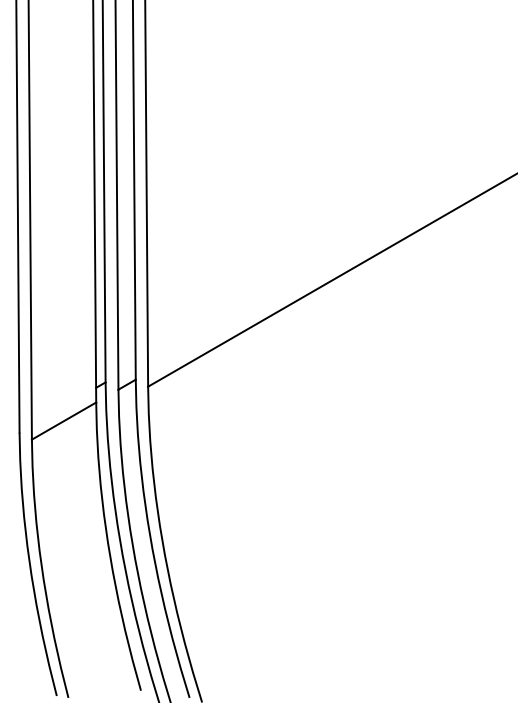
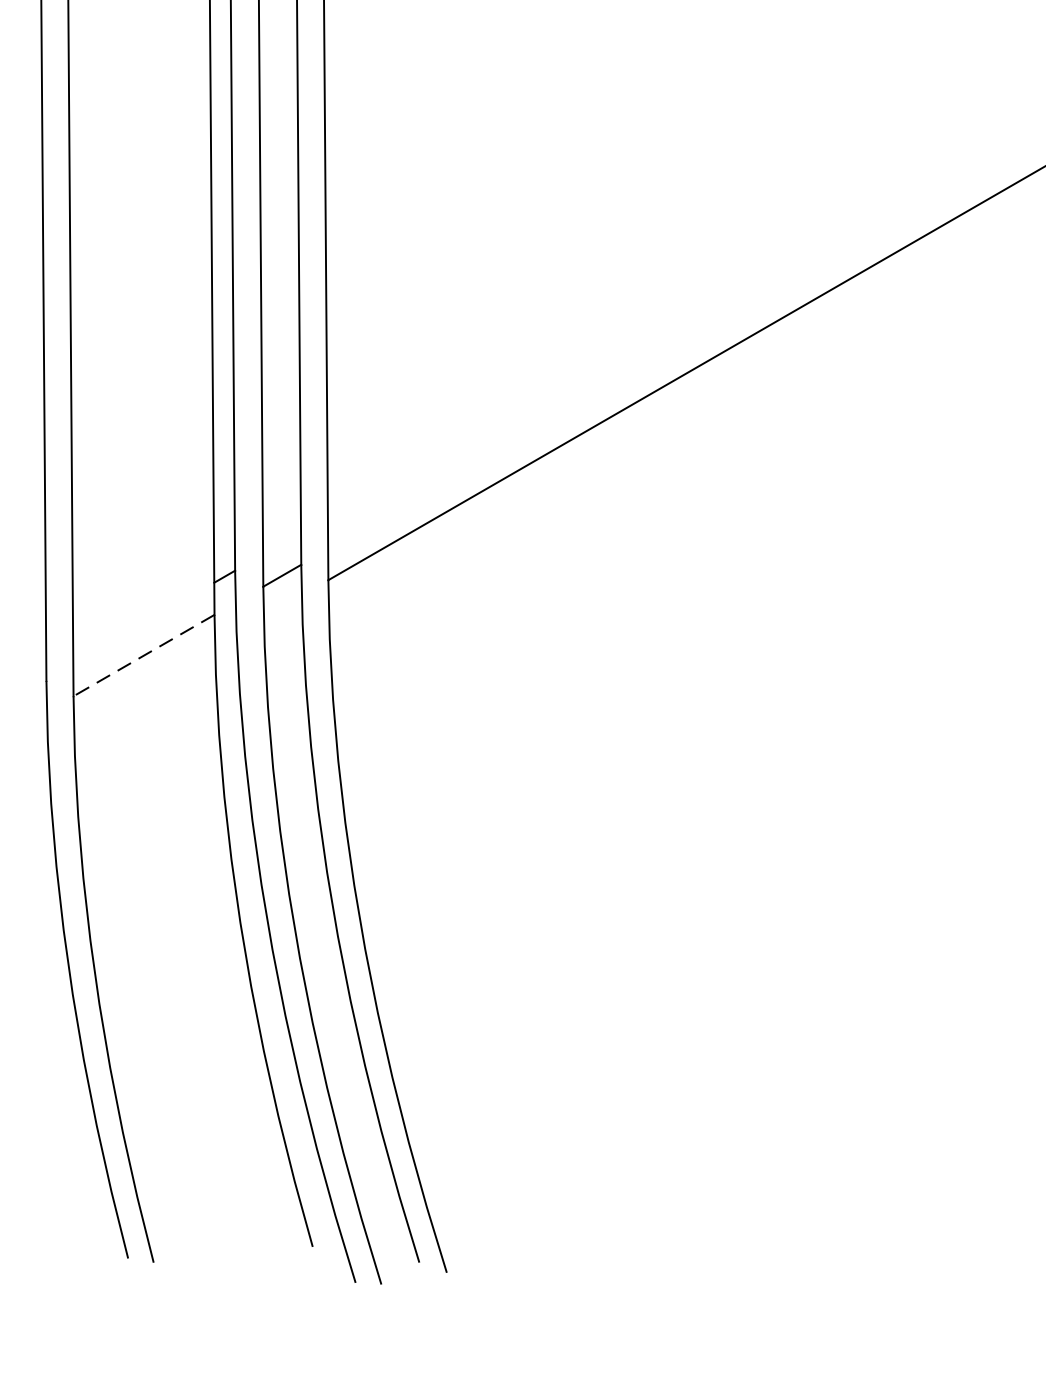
line: (63, 421) -> (142, 656), solid -> dashed

